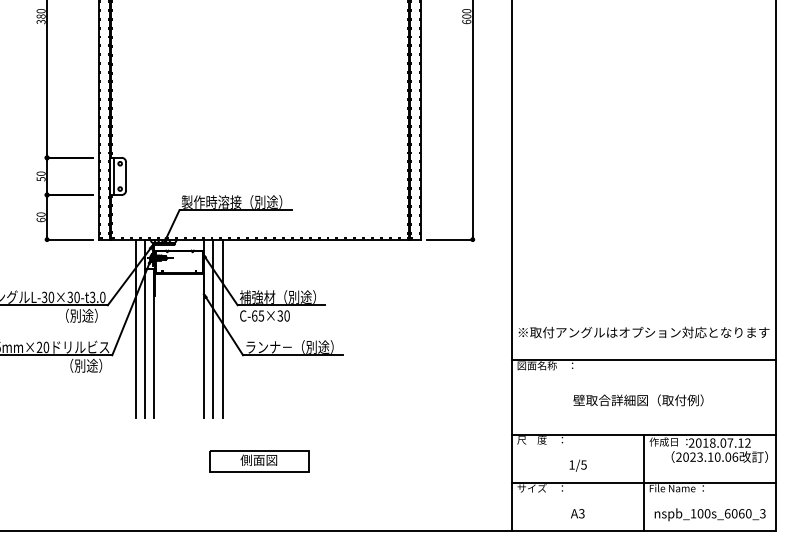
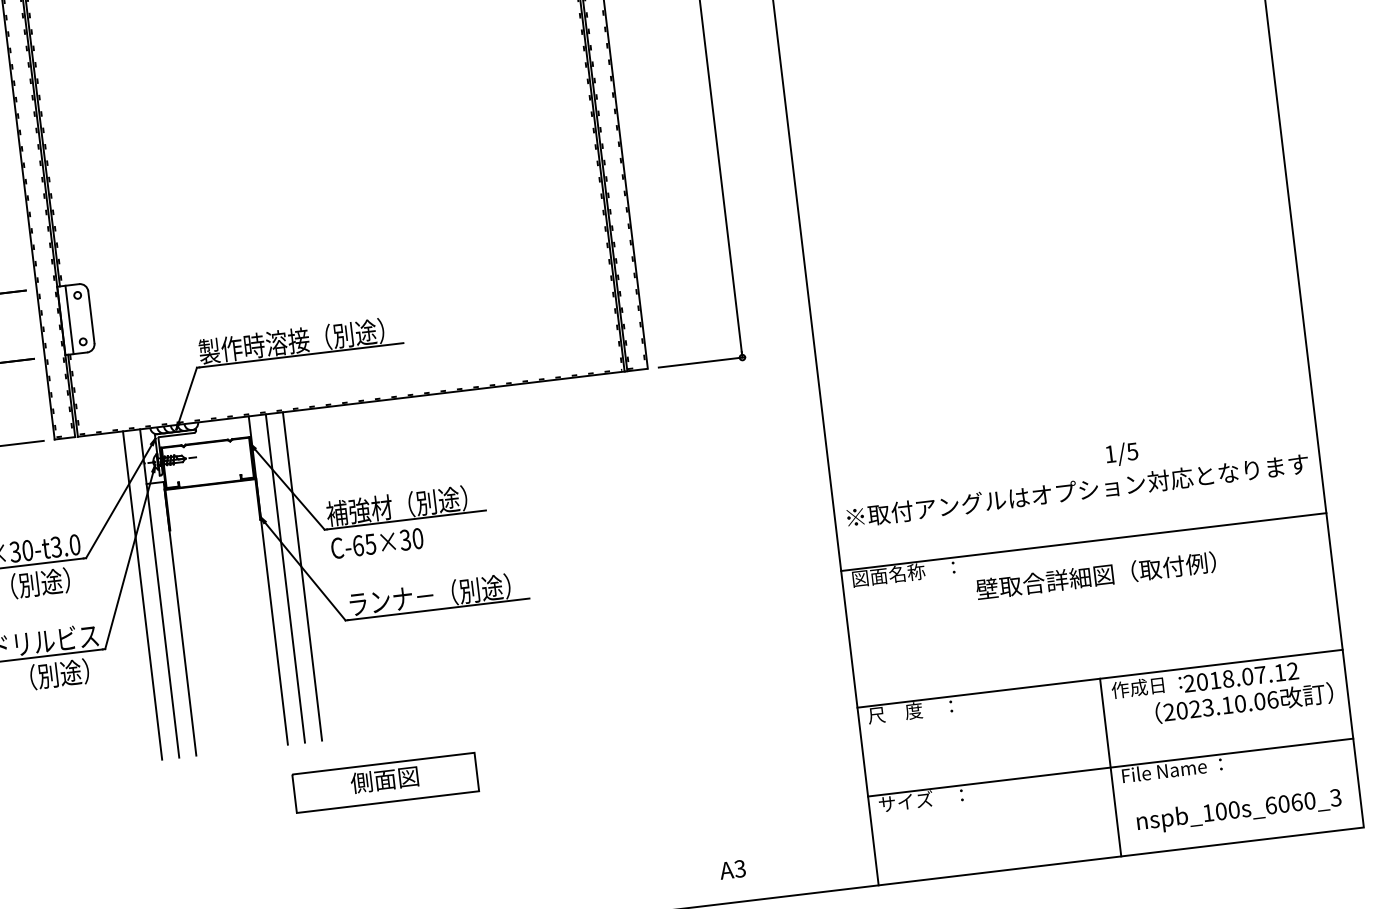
text: (638, 400) -> (1096, 576), moved
part: (259, 461) -> (386, 782), moved
text: (577, 465) -> (1120, 453), moved
text: (577, 513) -> (732, 869), moved

